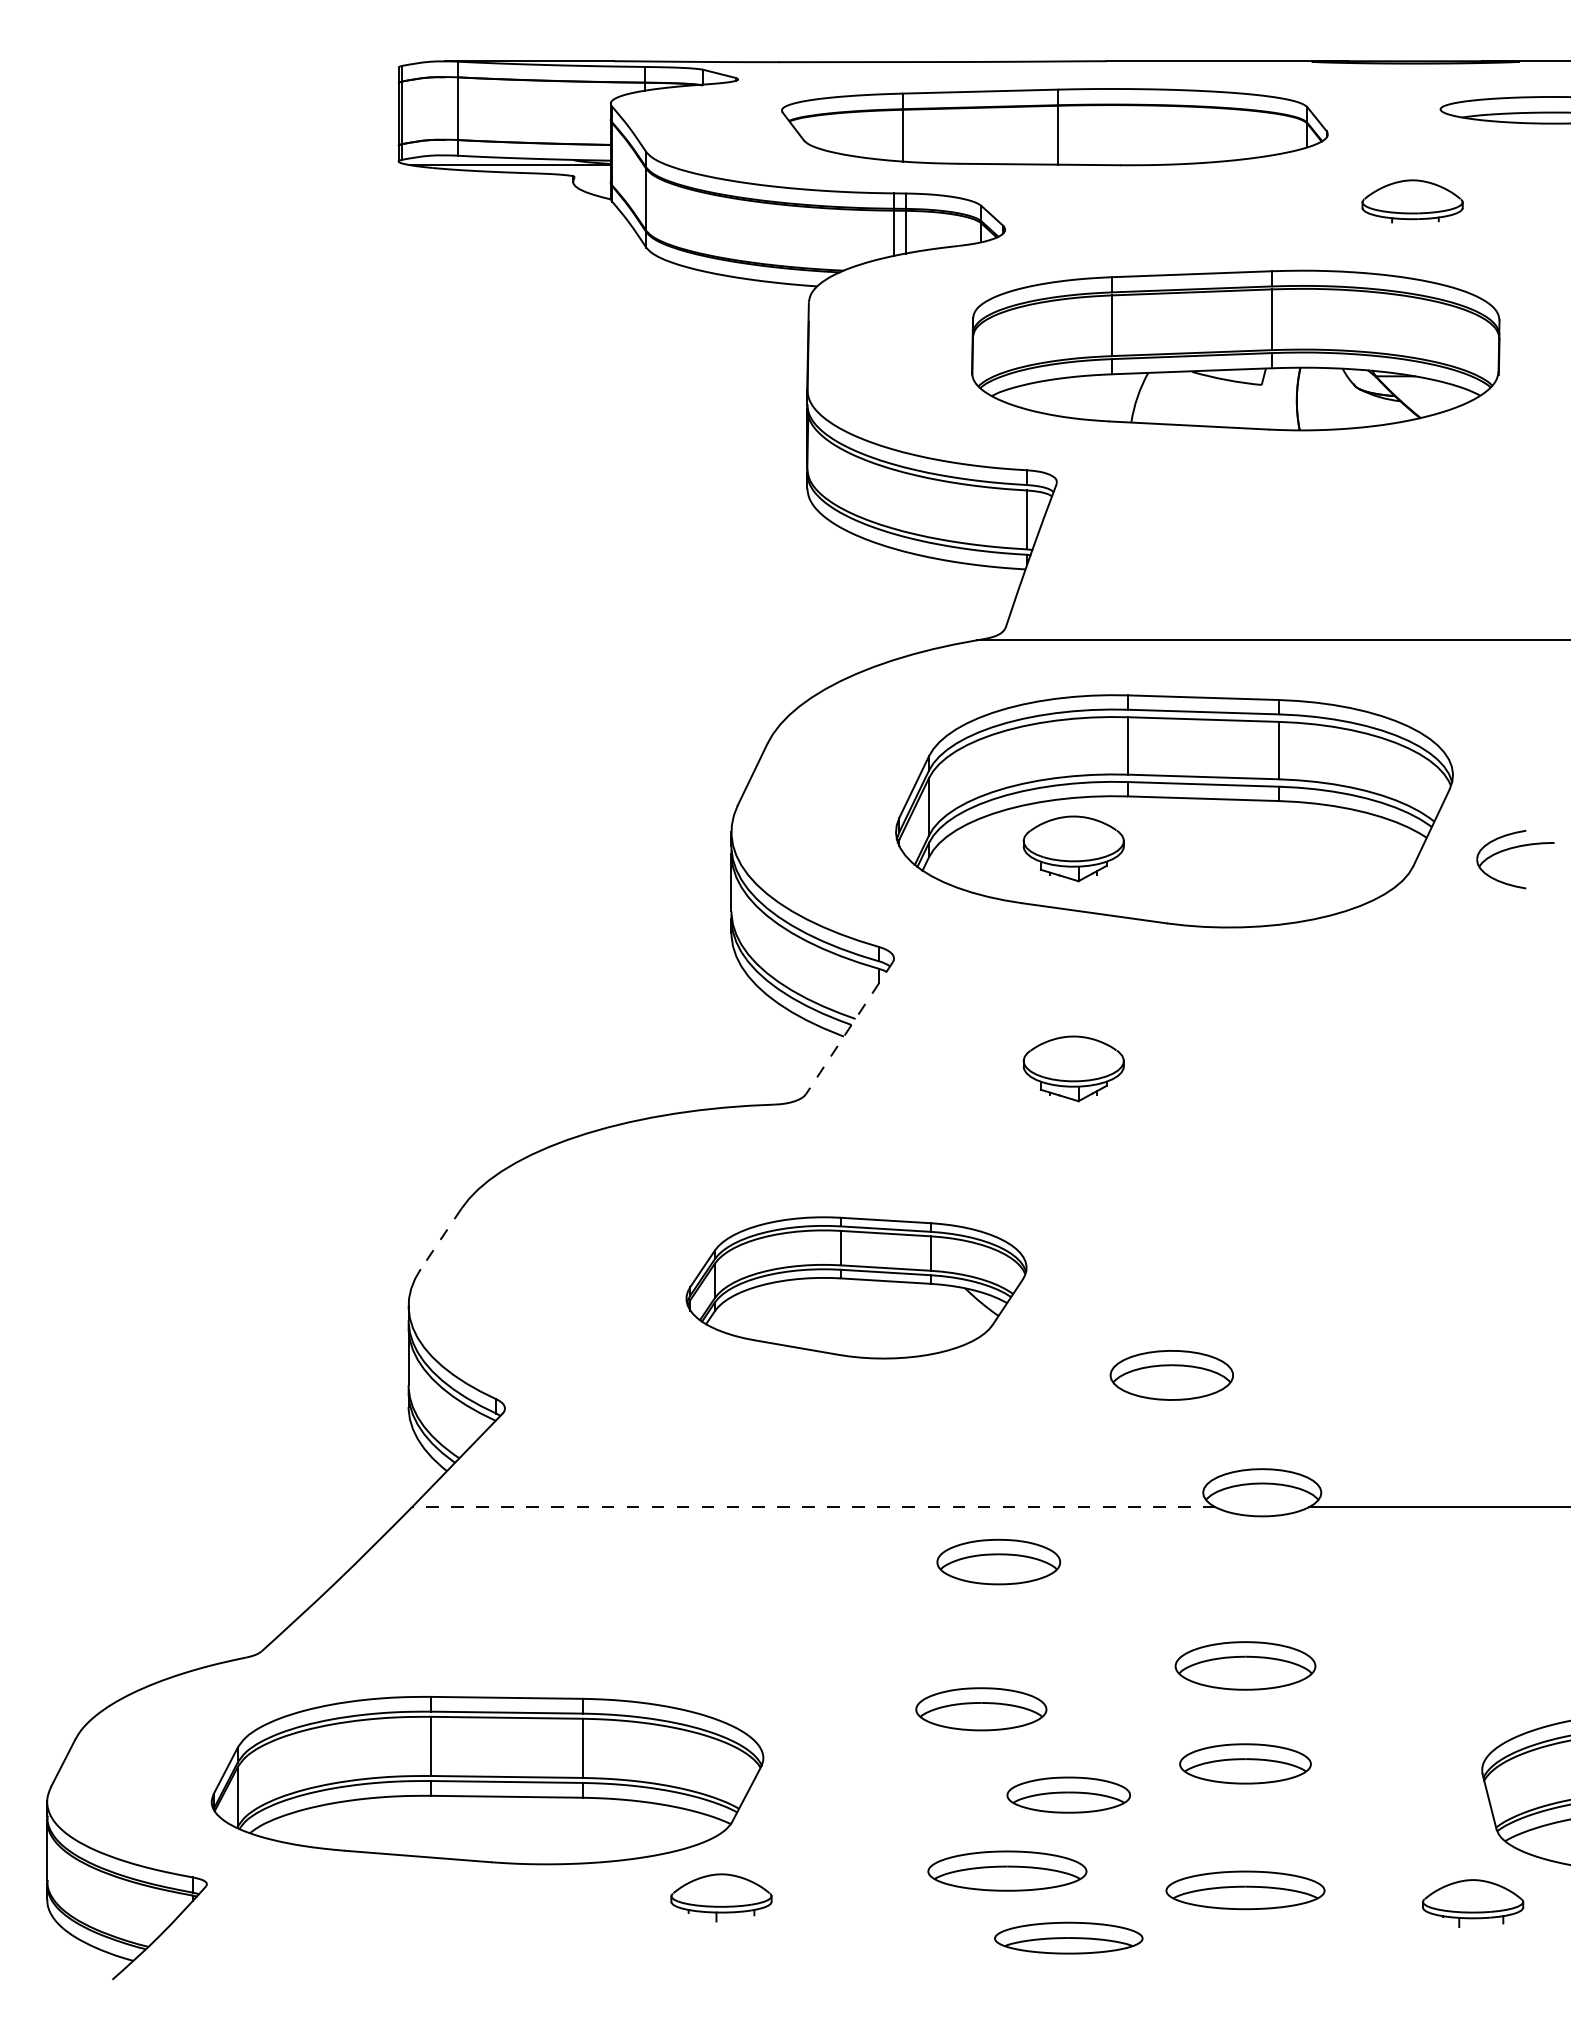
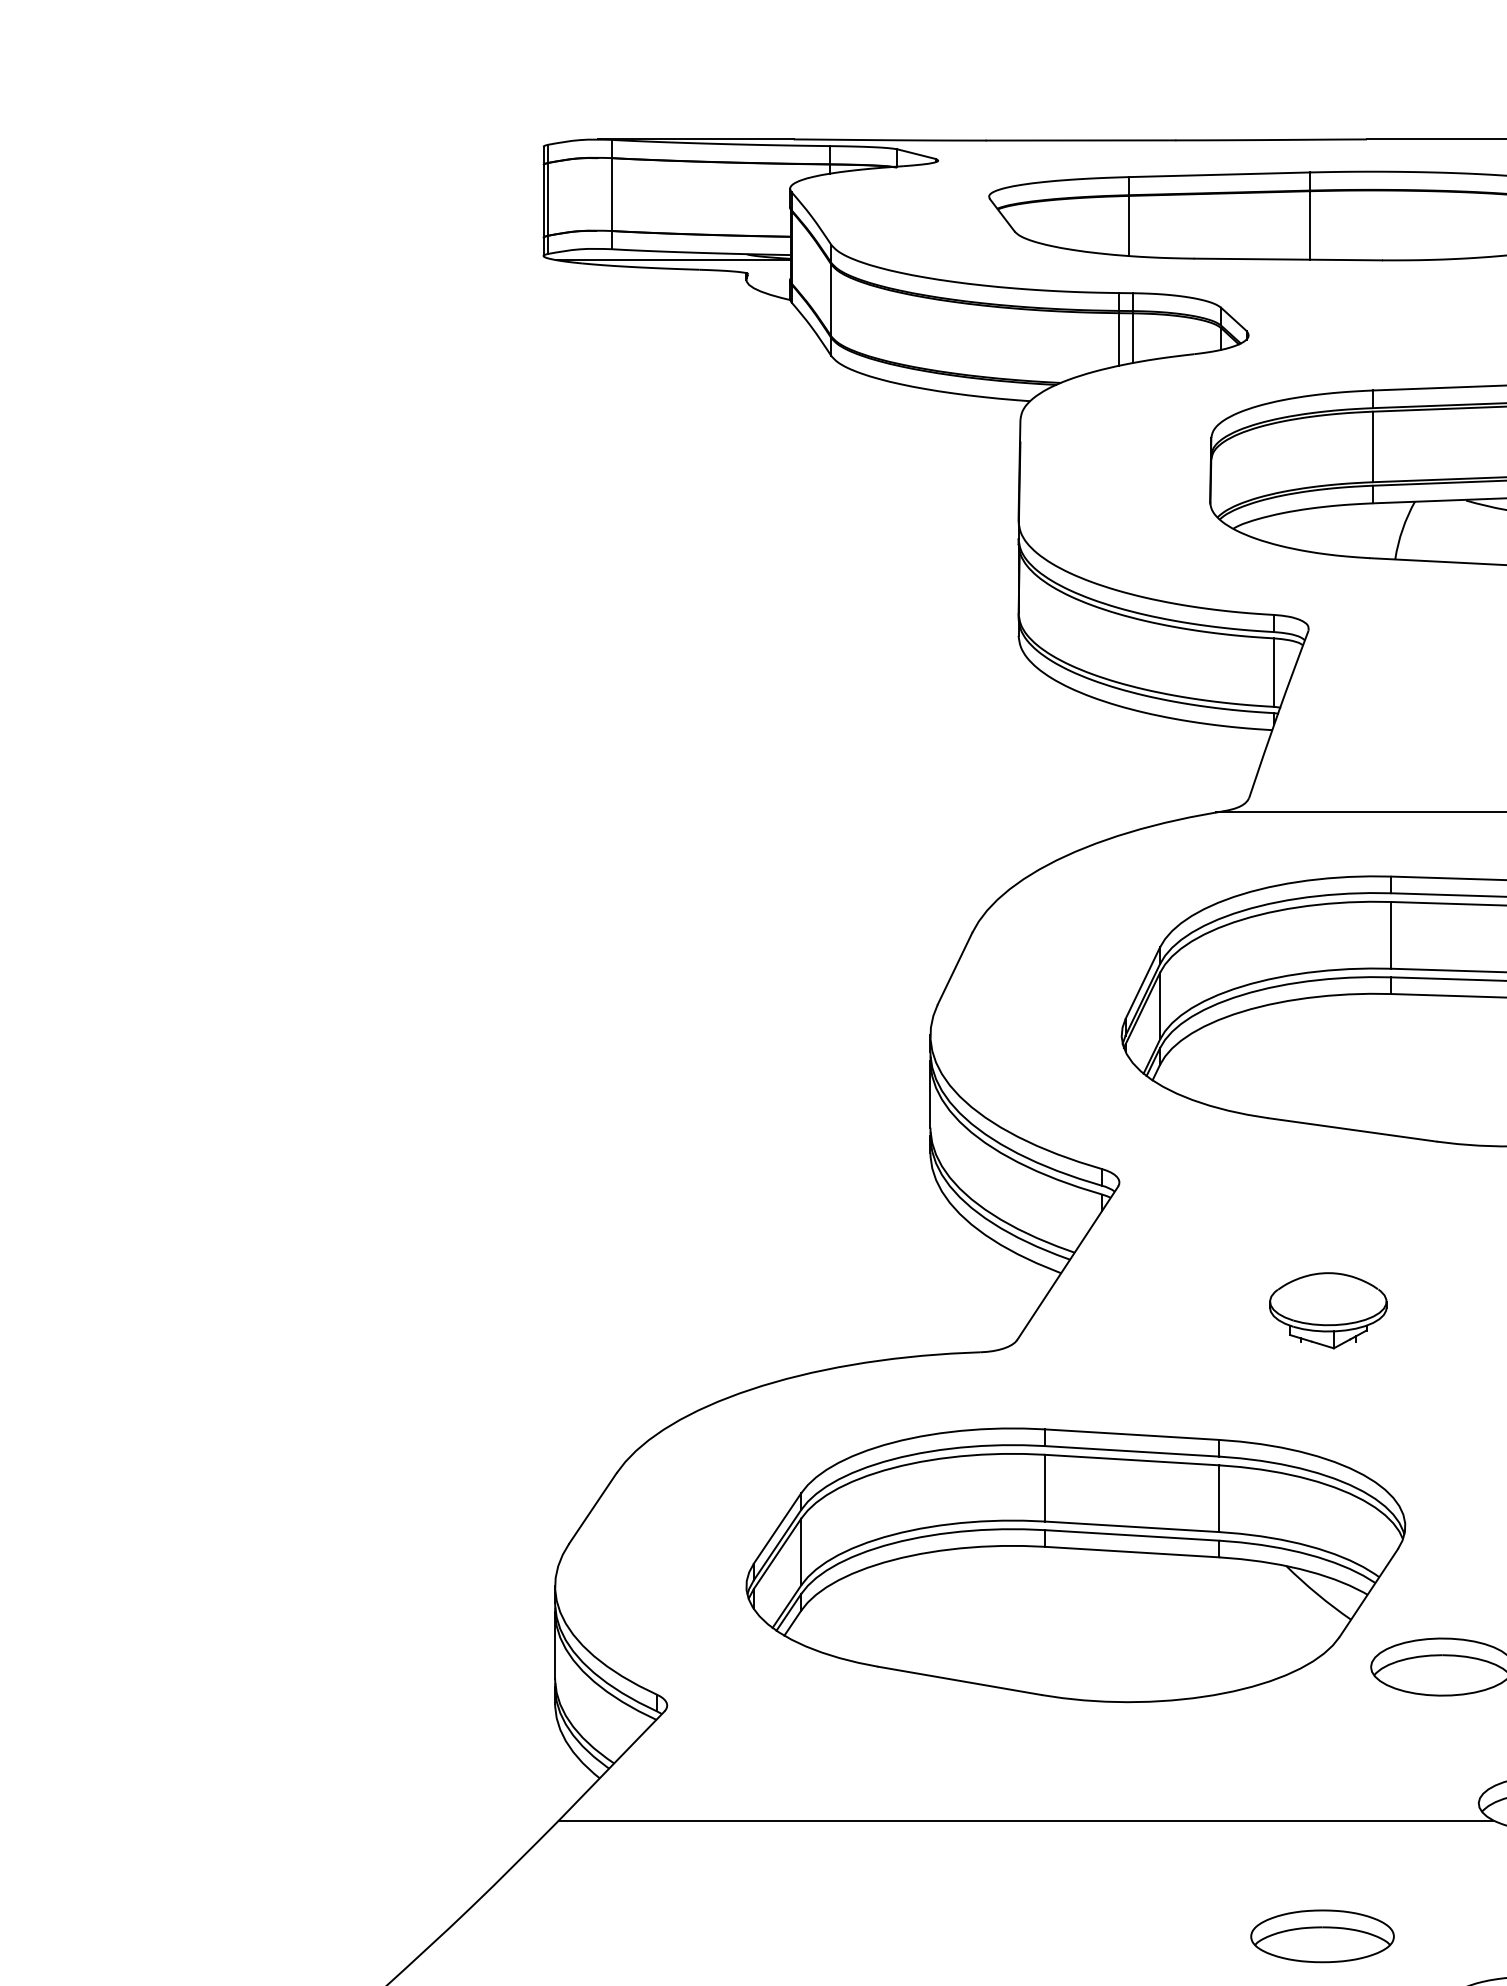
part: (1073, 848) -> (1328, 1054), removed
line: (849, 1028) -> (1067, 1263), dashed -> solid
line: (440, 1239) -> (592, 1509), dashed -> solid
part: (856, 1287) -> (1075, 1564), size x1.67
line: (813, 1507) -> (1025, 1820), dashed -> solid
part: (998, 1561) -> (1322, 1935), moved

